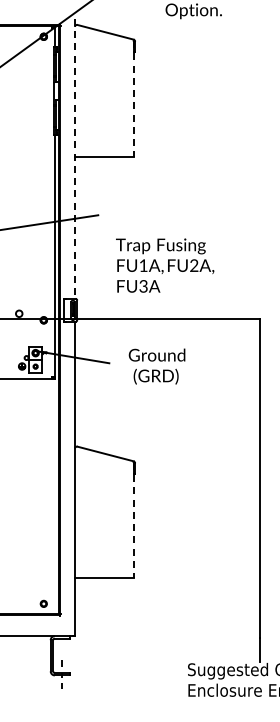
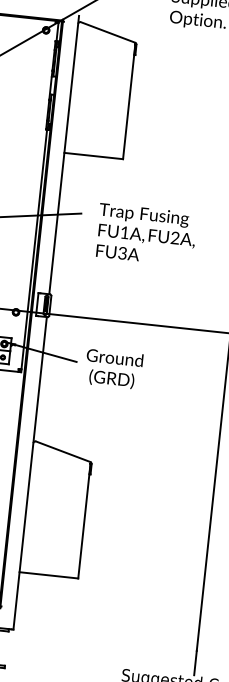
line: (133, 98) -> (128, 101), dashed -> solid
line: (74, 158) -> (63, 154), dashed -> solid
text: (165, 265) -> (146, 234), moved
text: (156, 366) -> (113, 369), moved
line: (133, 520) -> (83, 520), dashed -> solid

